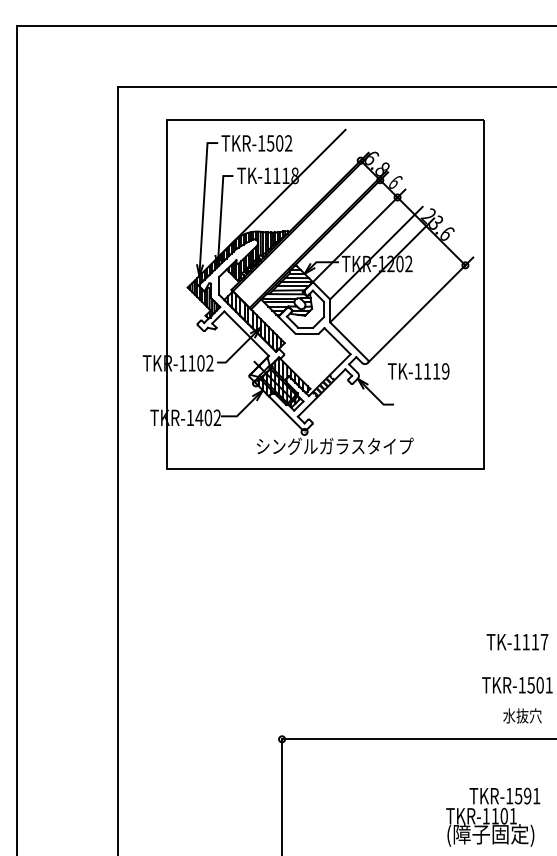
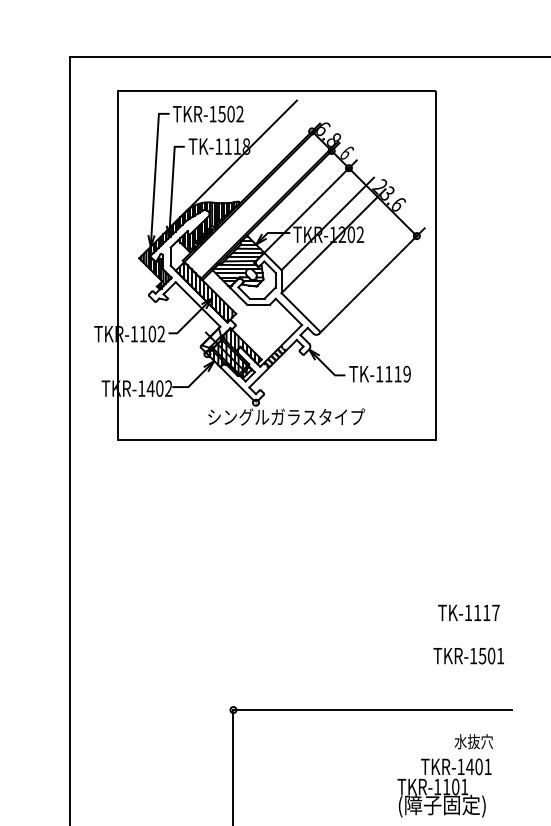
text: (418, 371) -> (379, 374), moved
text: (522, 715) -> (473, 741), moved
text: (522, 796) -> (473, 767), TKR-1591 -> TKR-1401

